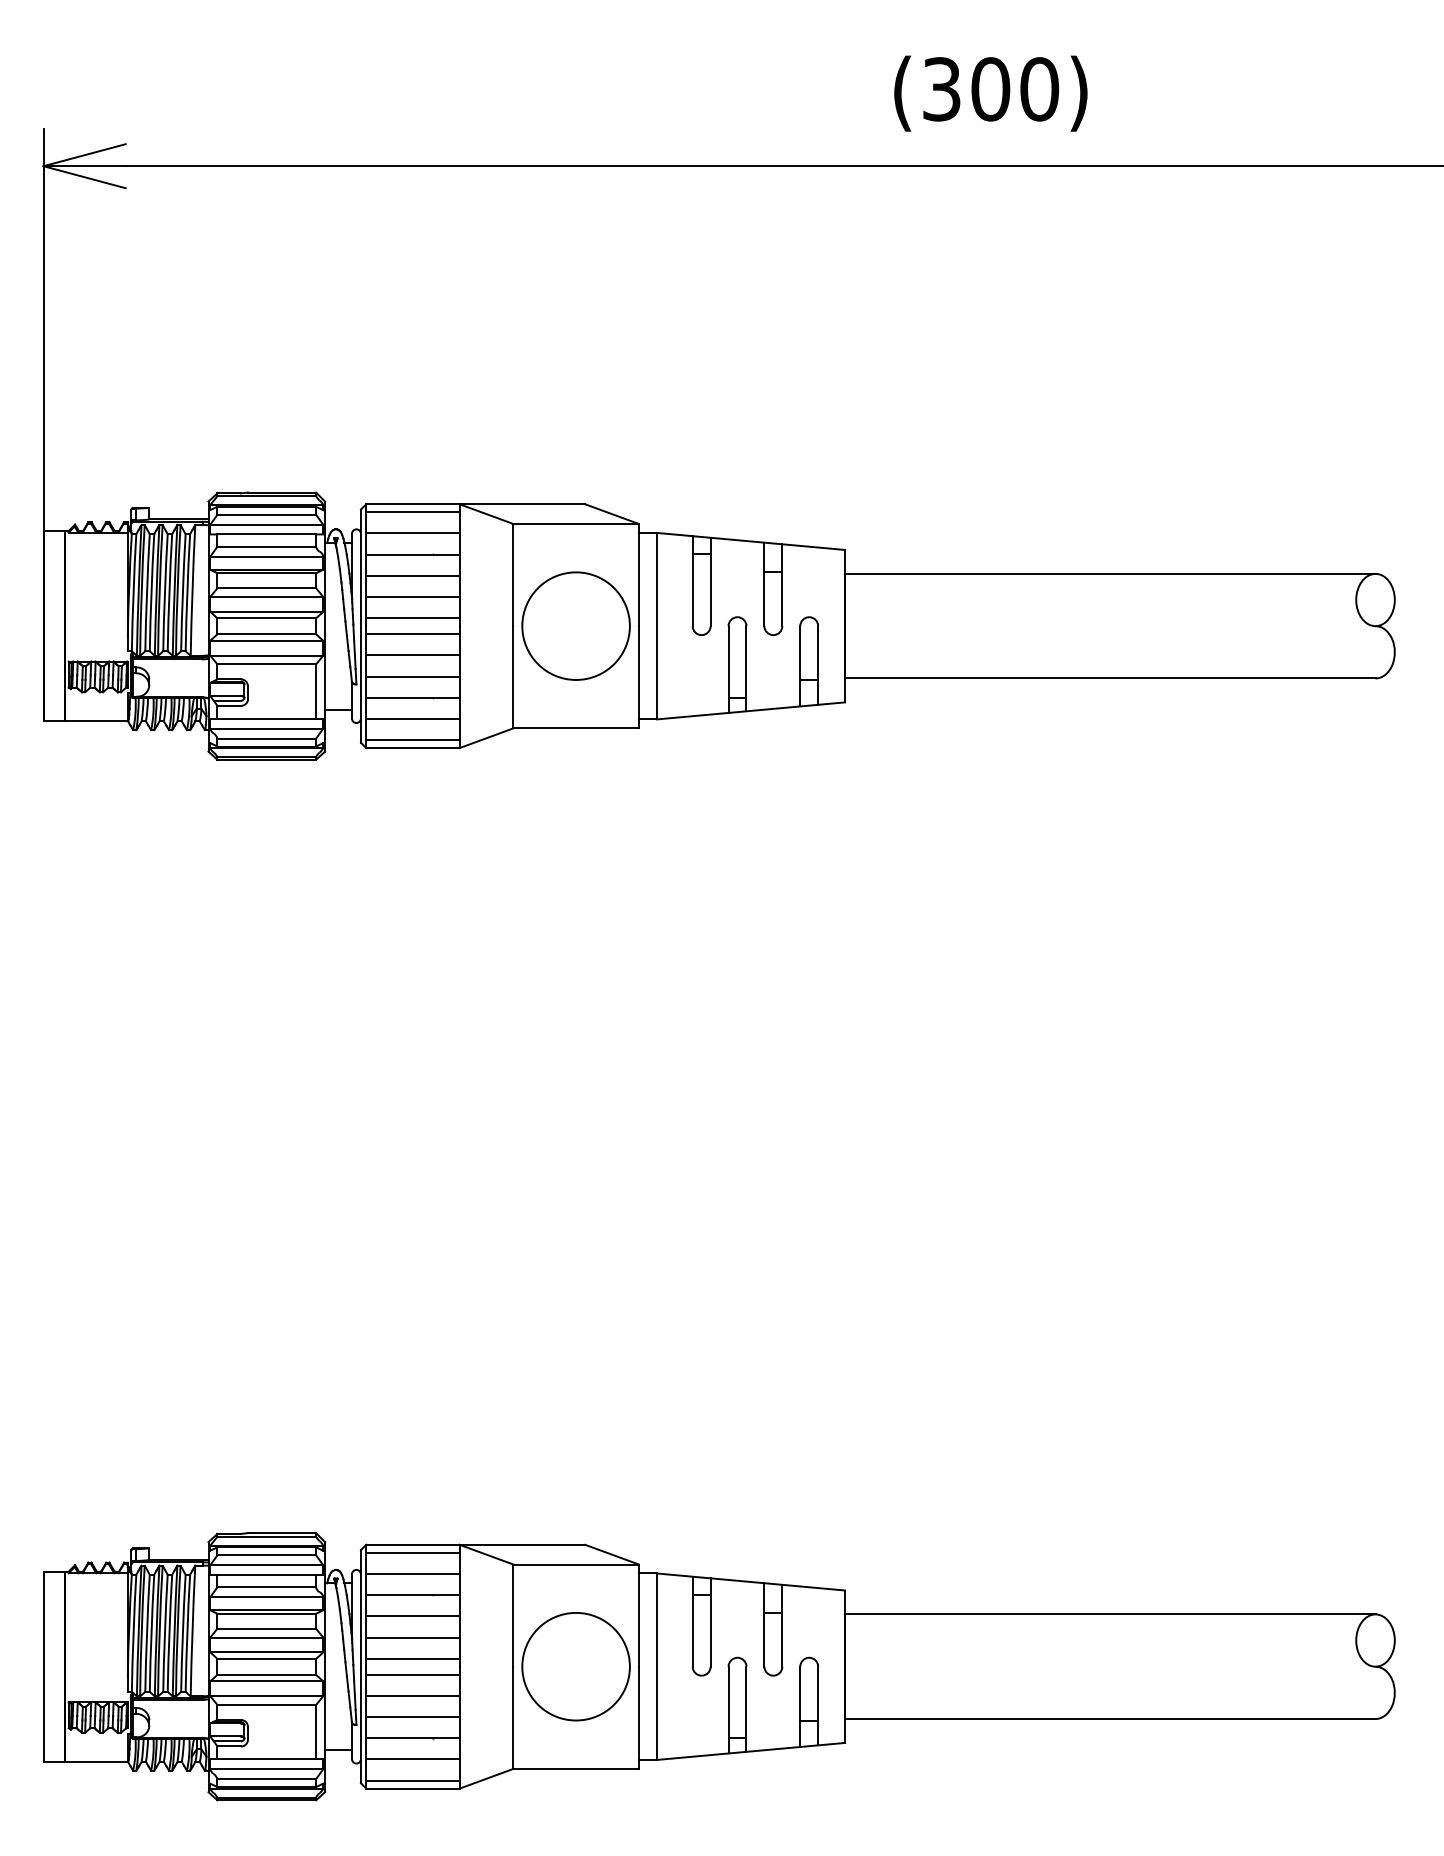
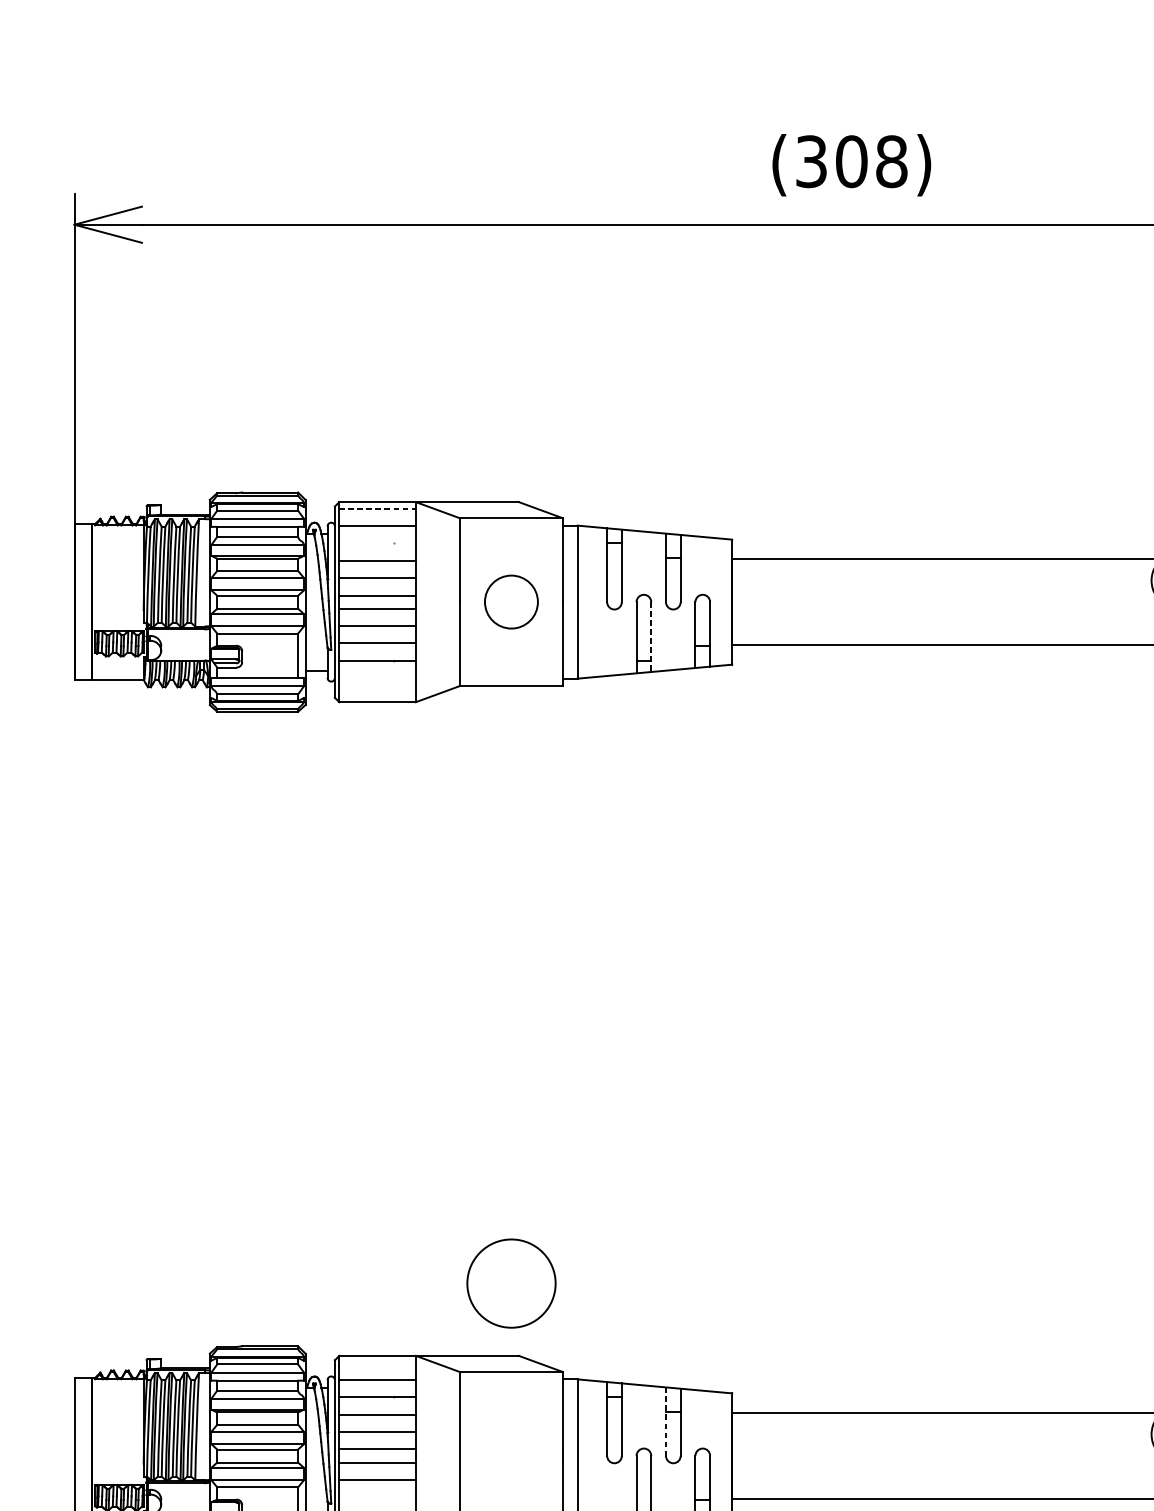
text: (1039, 89) -> (891, 161), (300) -> (308)
line: (412, 512) -> (377, 508), solid -> dashed
line: (412, 554) -> (377, 543), removed
circle: (575, 625) -> (510, 601), size x0.6
line: (746, 668) -> (651, 636), solid -> dashed
line: (412, 718) -> (377, 677), removed
line: (412, 740) -> (377, 695), removed
line: (412, 1552) -> (377, 1362), removed
line: (764, 1624) -> (666, 1421), solid -> dashed
circle: (575, 1666) -> (510, 1283), moved
line: (412, 1717) -> (377, 1497), removed

